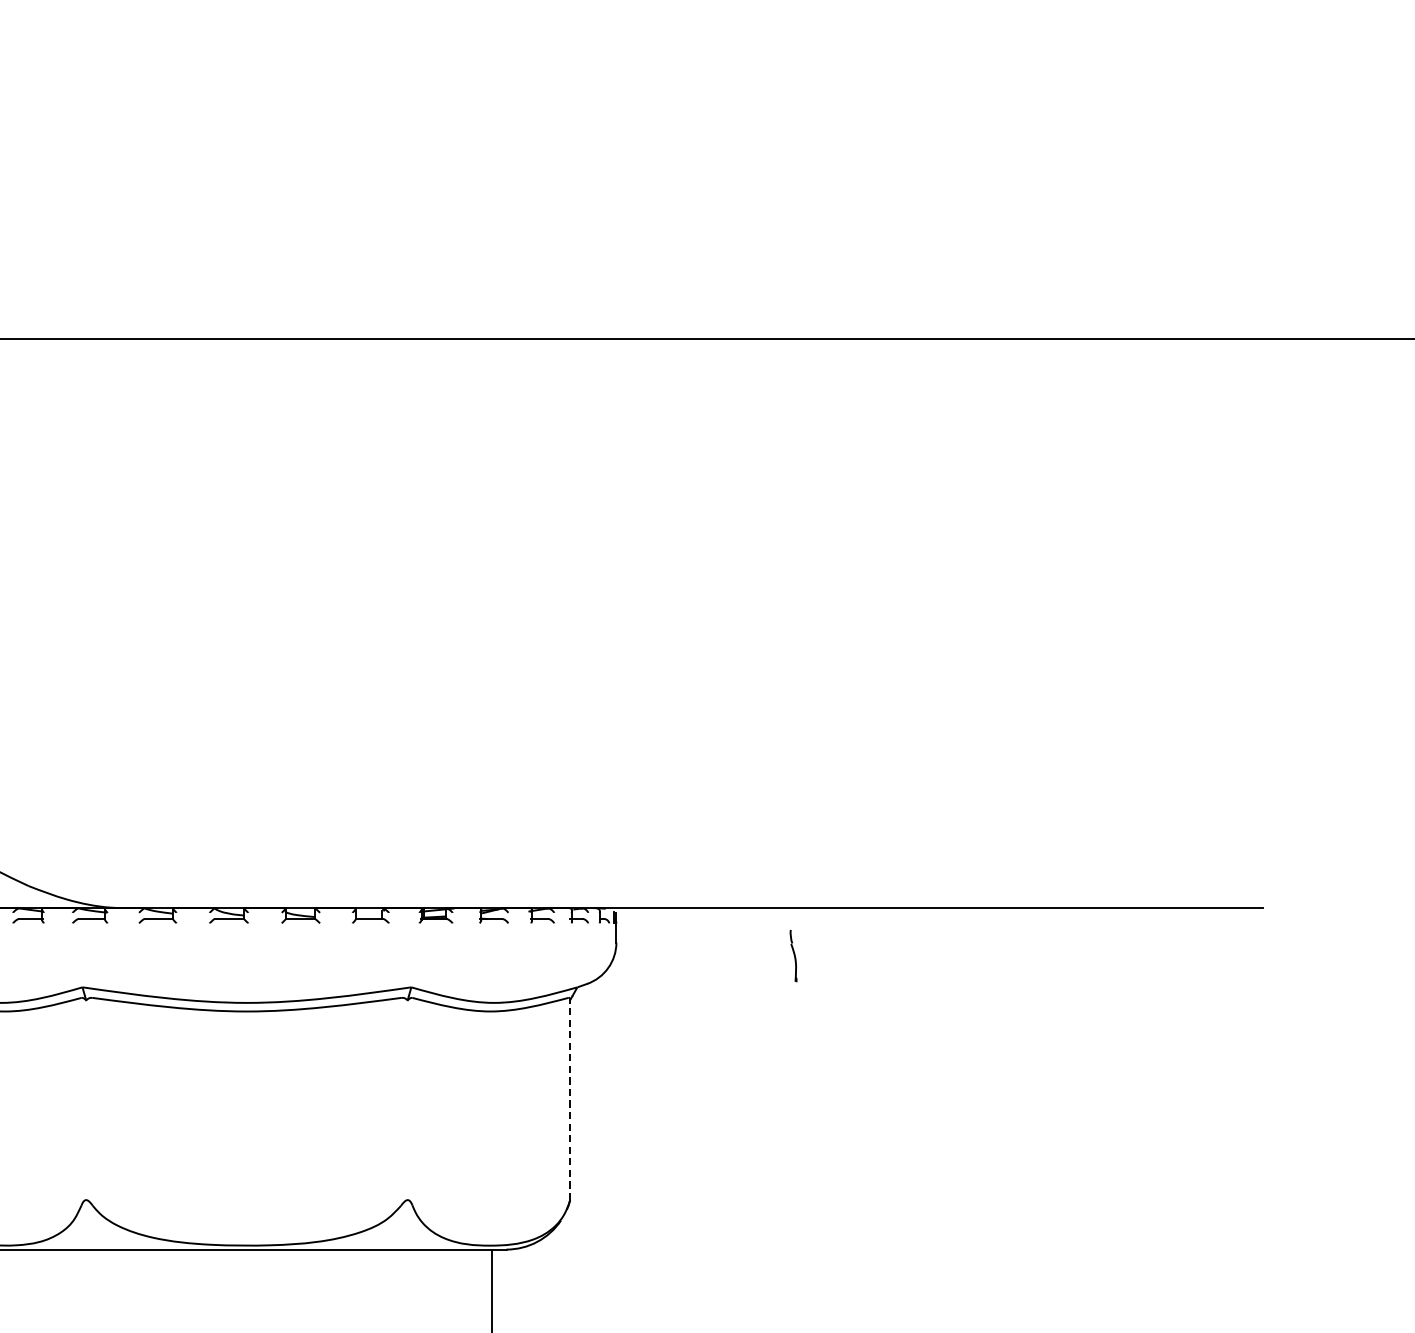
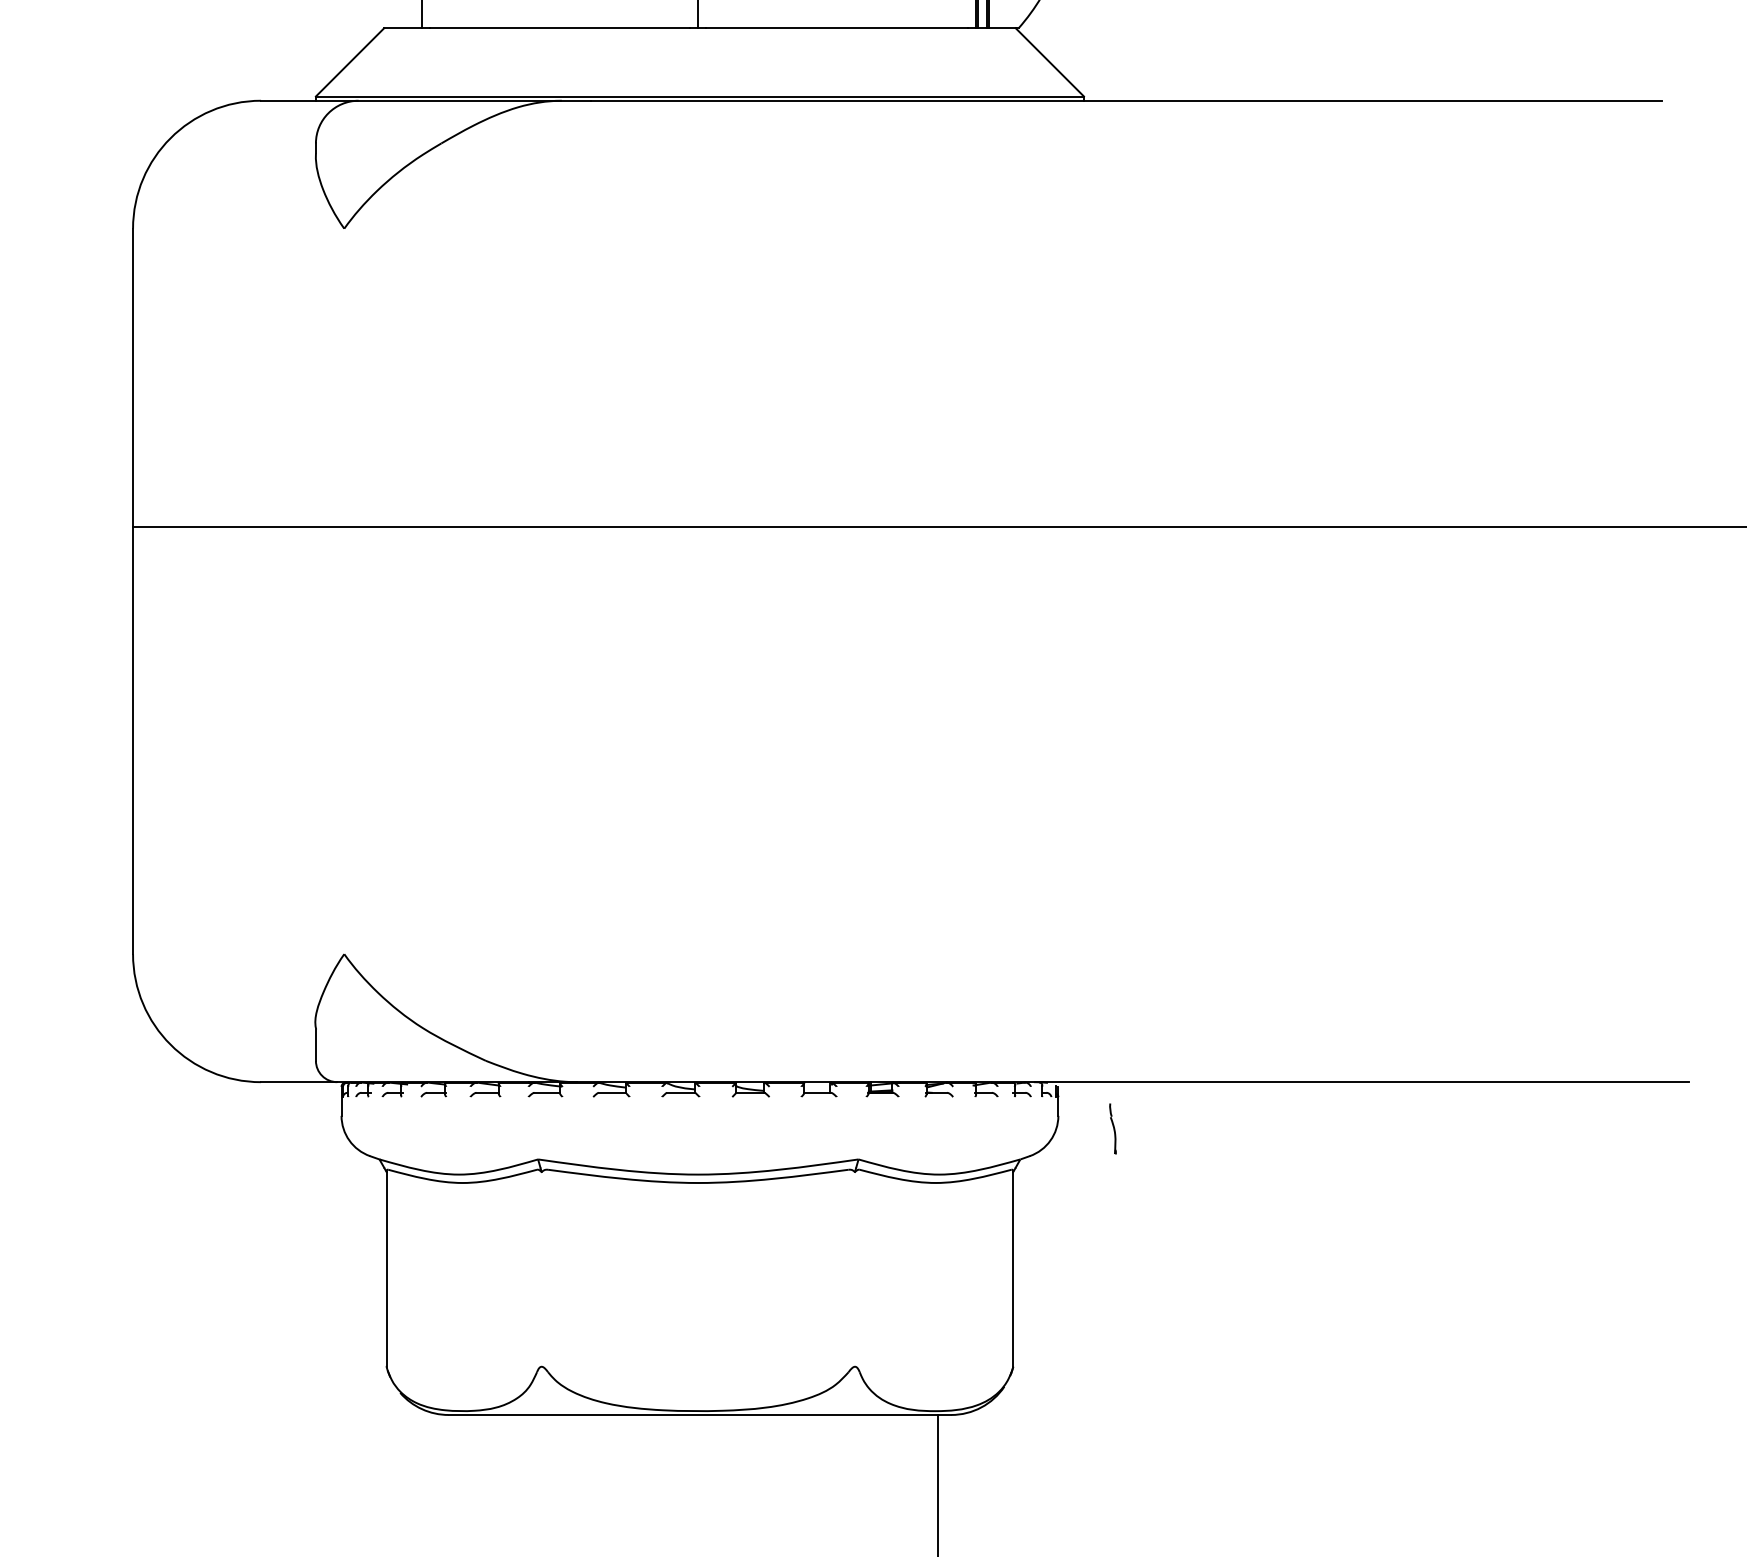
part: (793, 955) -> (1112, 1128), moved
line: (570, 1099) -> (1013, 1268), dashed -> solid

